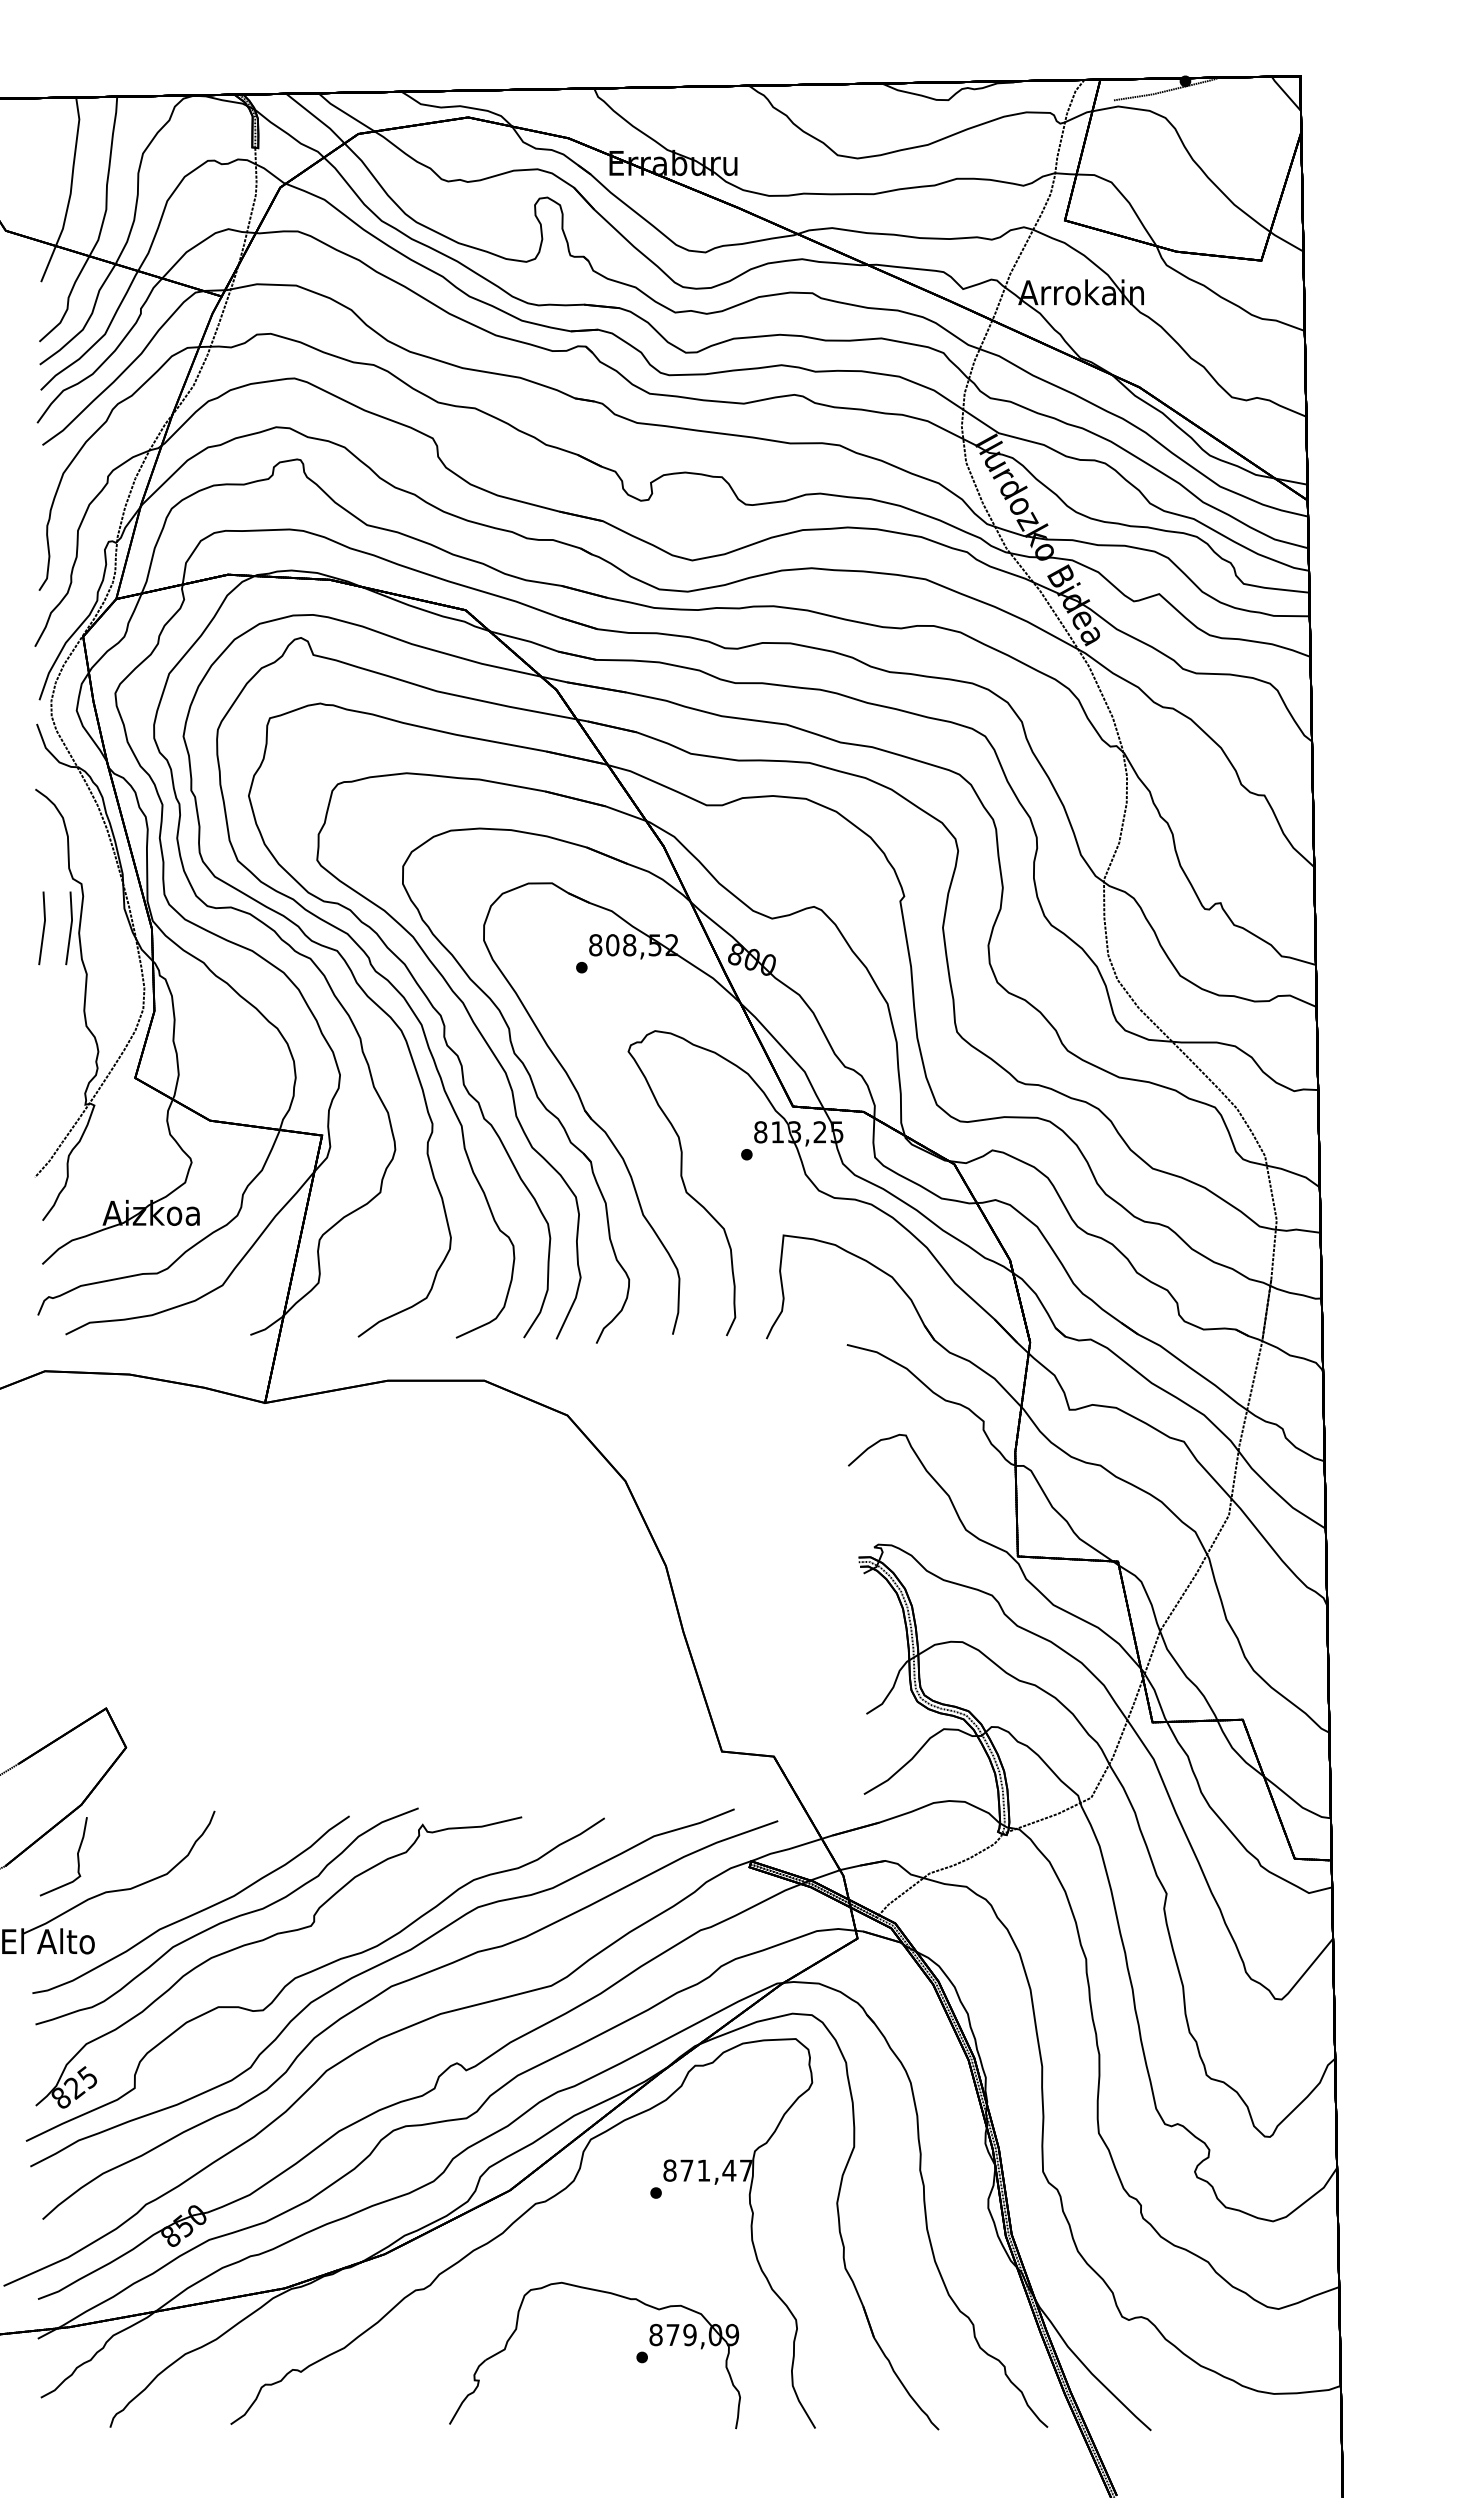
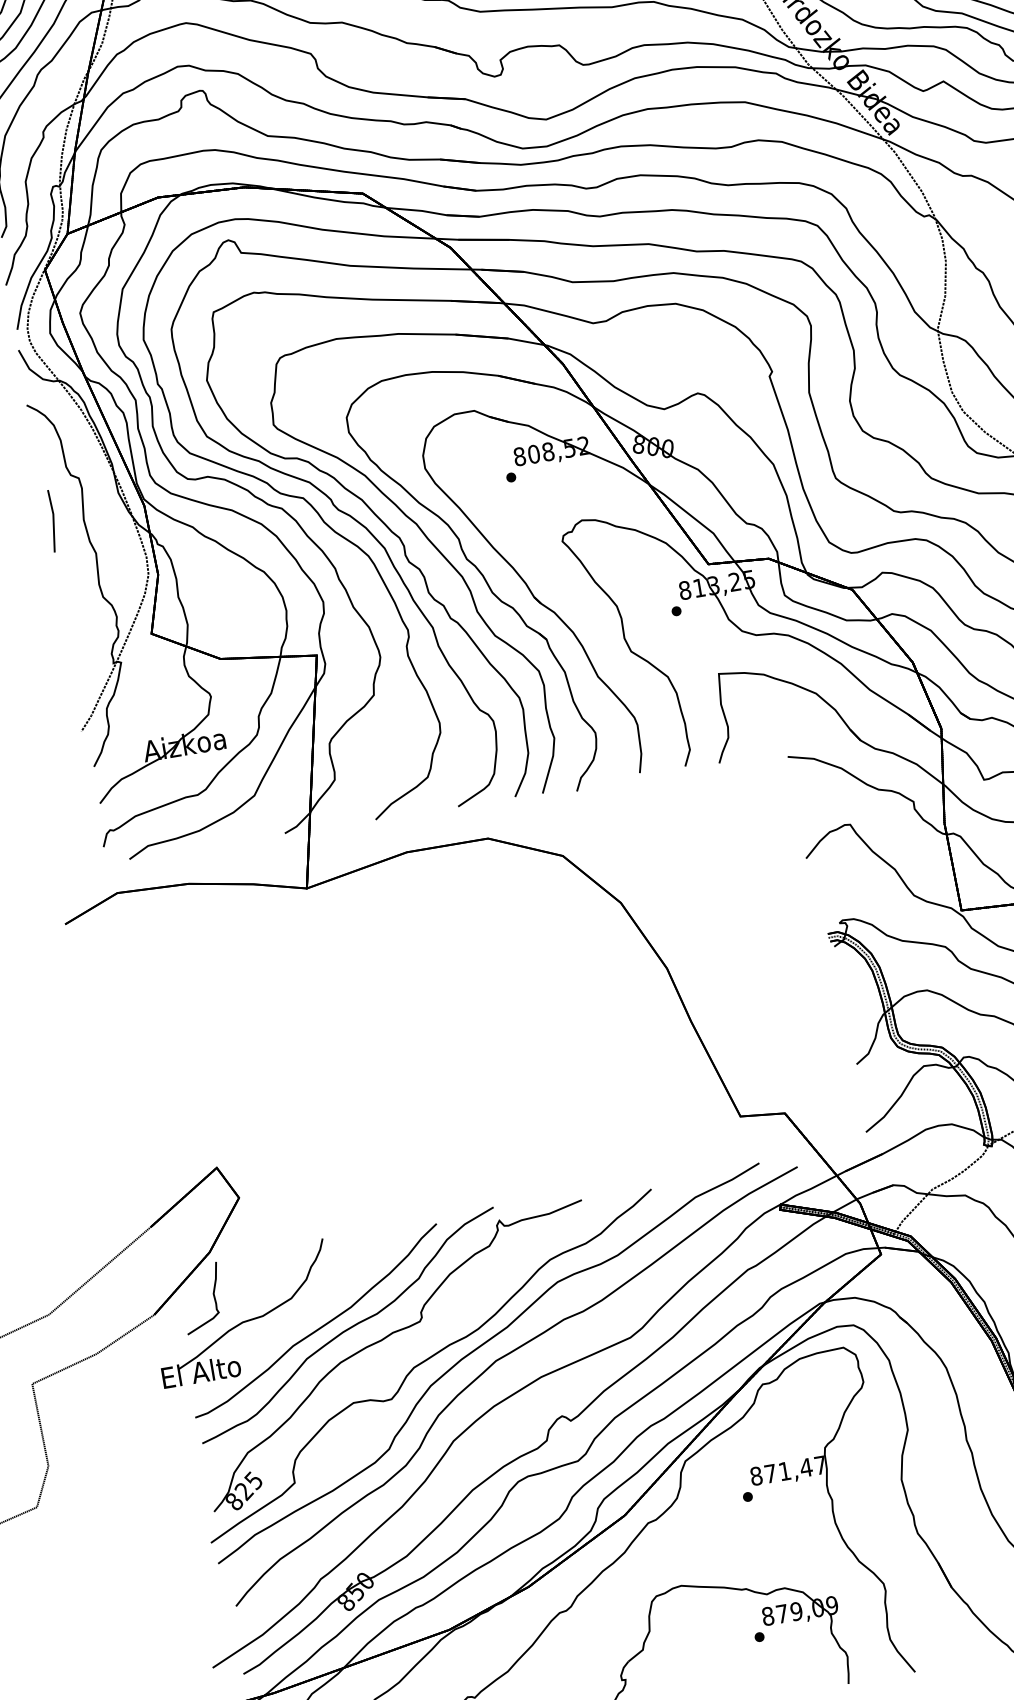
line: (70, 928) -> (75, 517), removed

